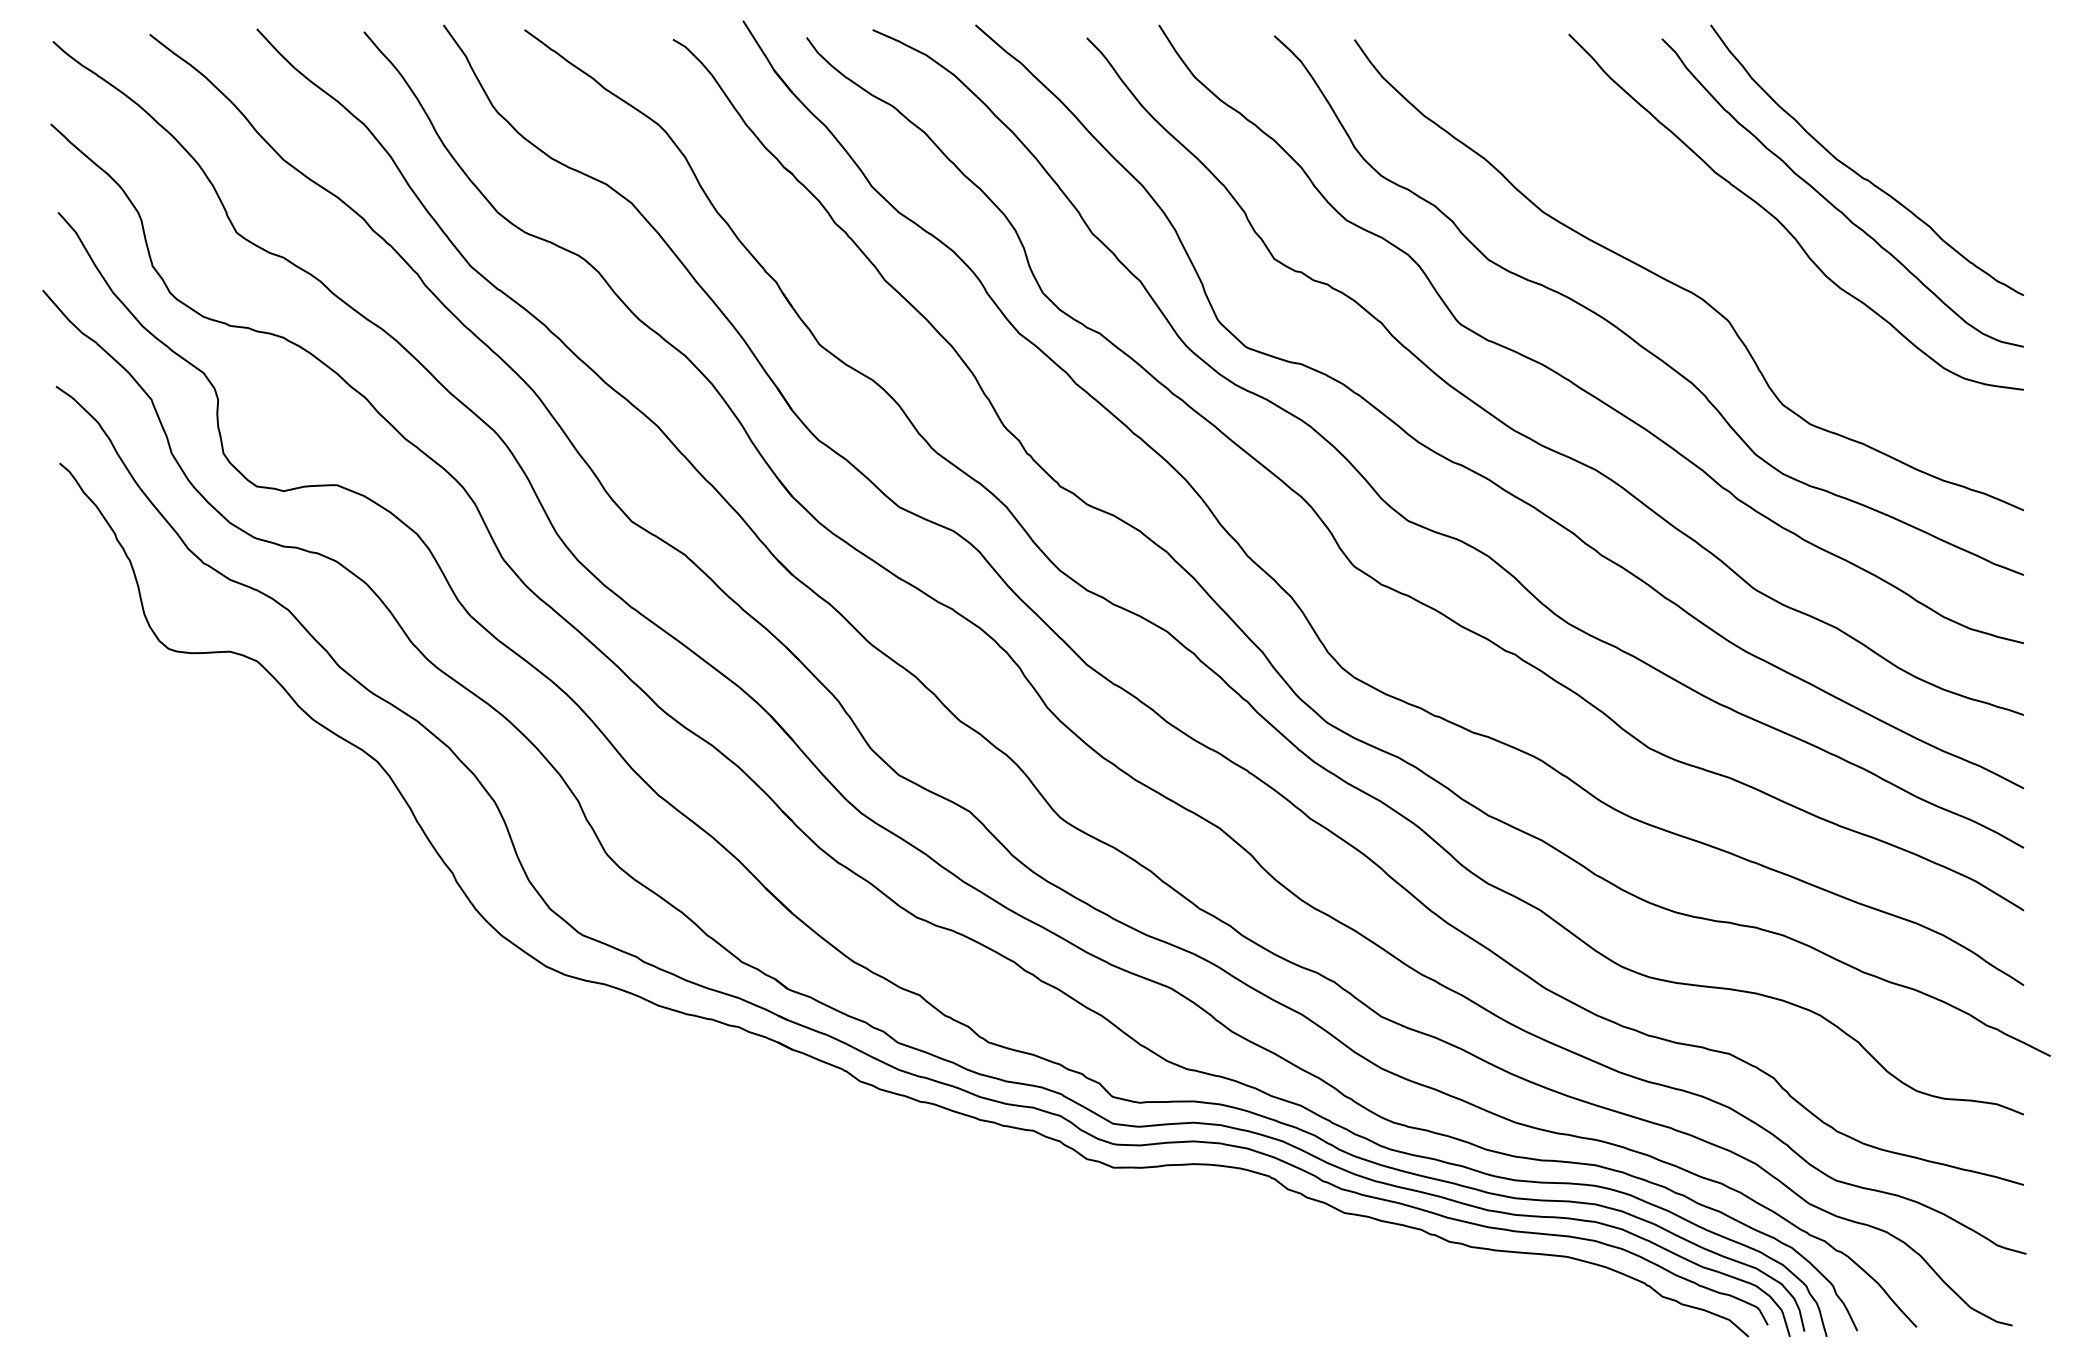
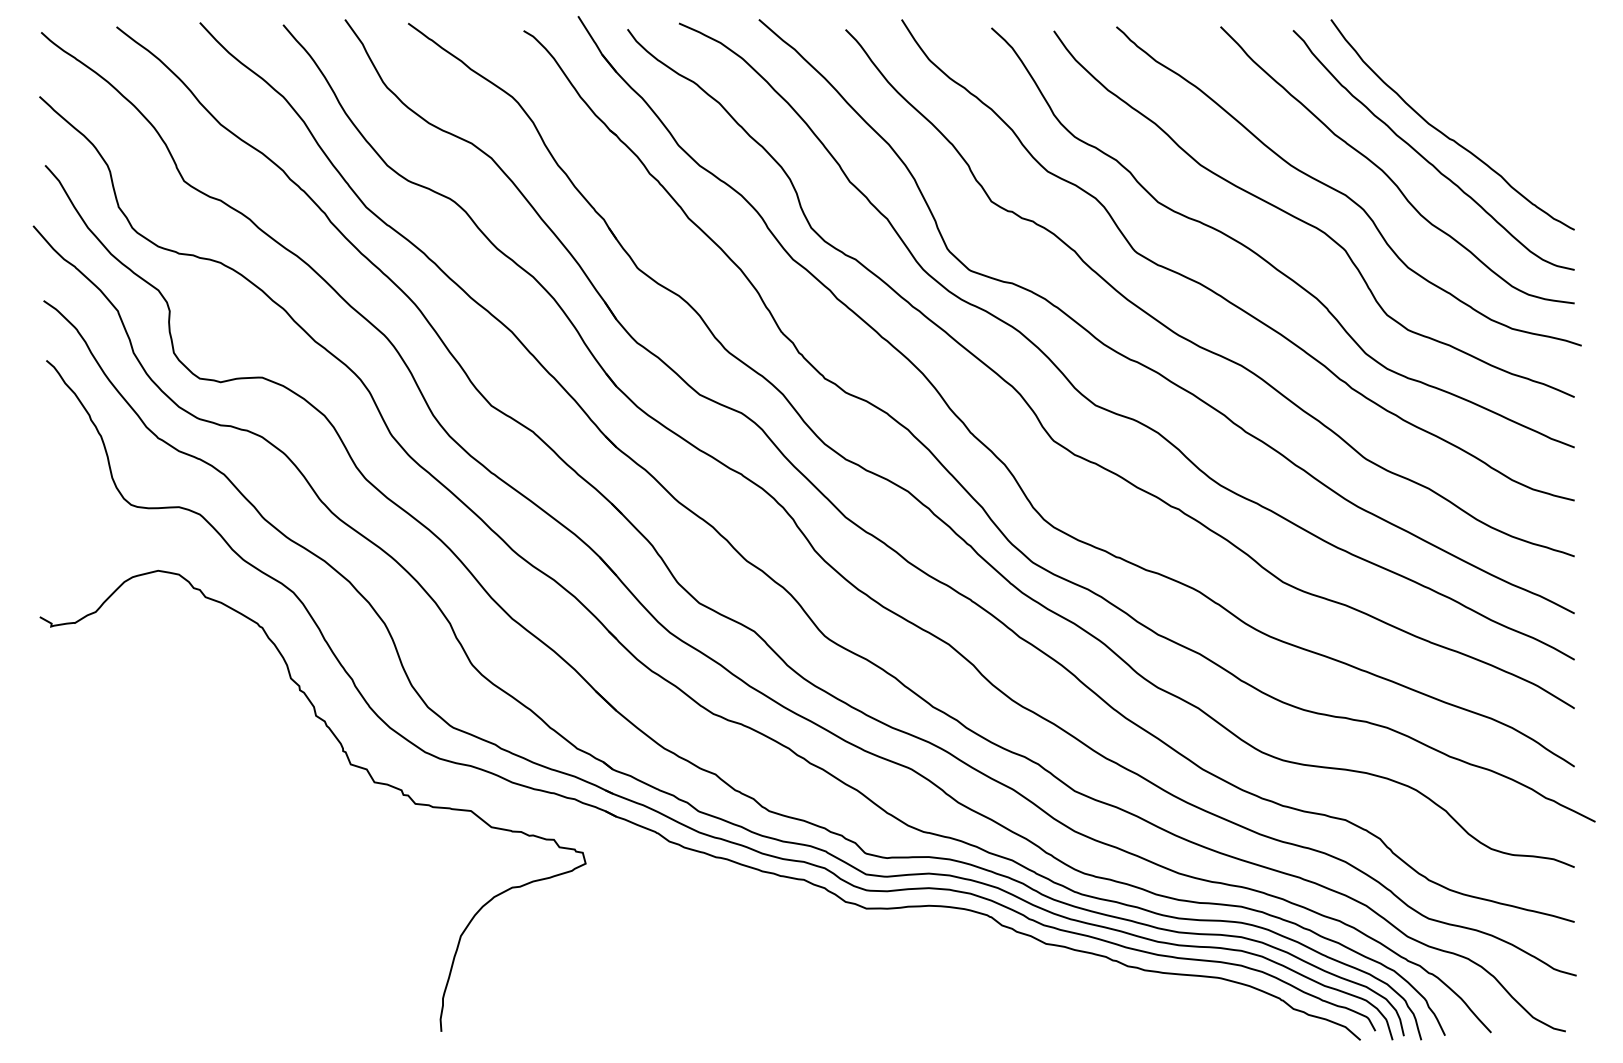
curve: (1728, 248) -> (1344, 193), added
curve: (449, 982) -> (349, 764), added

